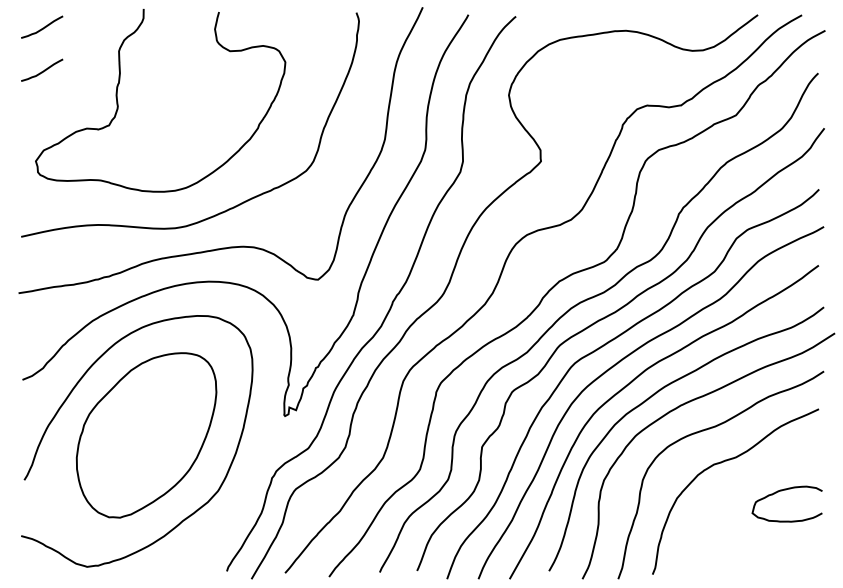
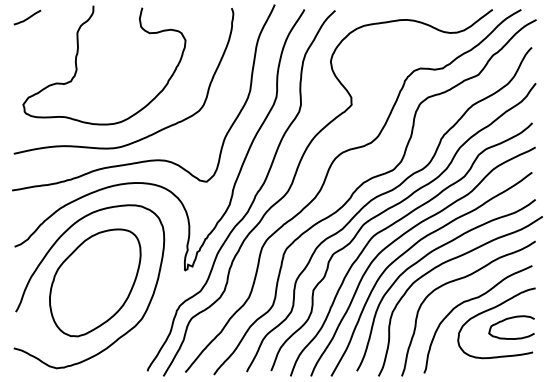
curve: (42, 70) -> (27, 45), removed
curve: (754, 477) -> (490, 310), added

